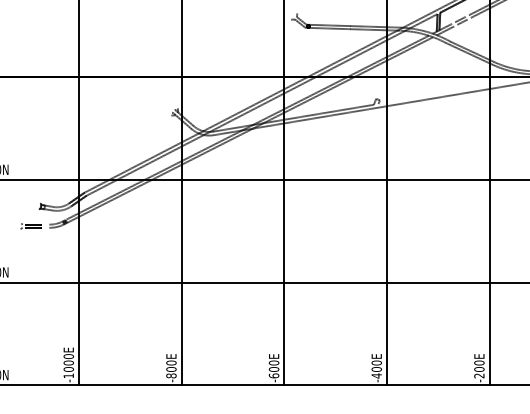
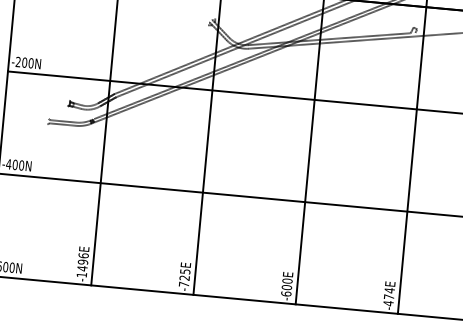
text: (68, 363) -> (82, 262), -1000E -> -1496E
text: (376, 365) -> (389, 293), -400E -> -474E
text: (171, 369) -> (184, 278), -800E -> -725E

